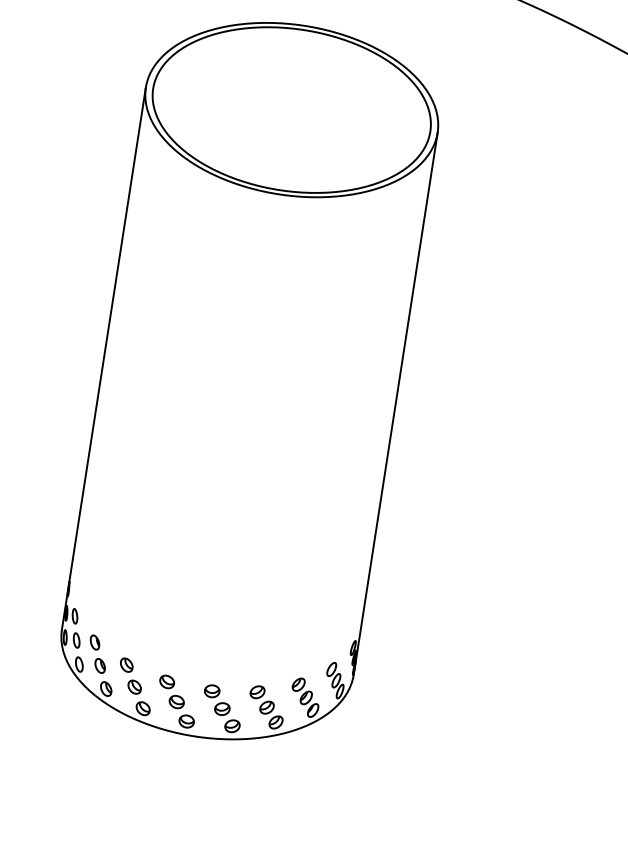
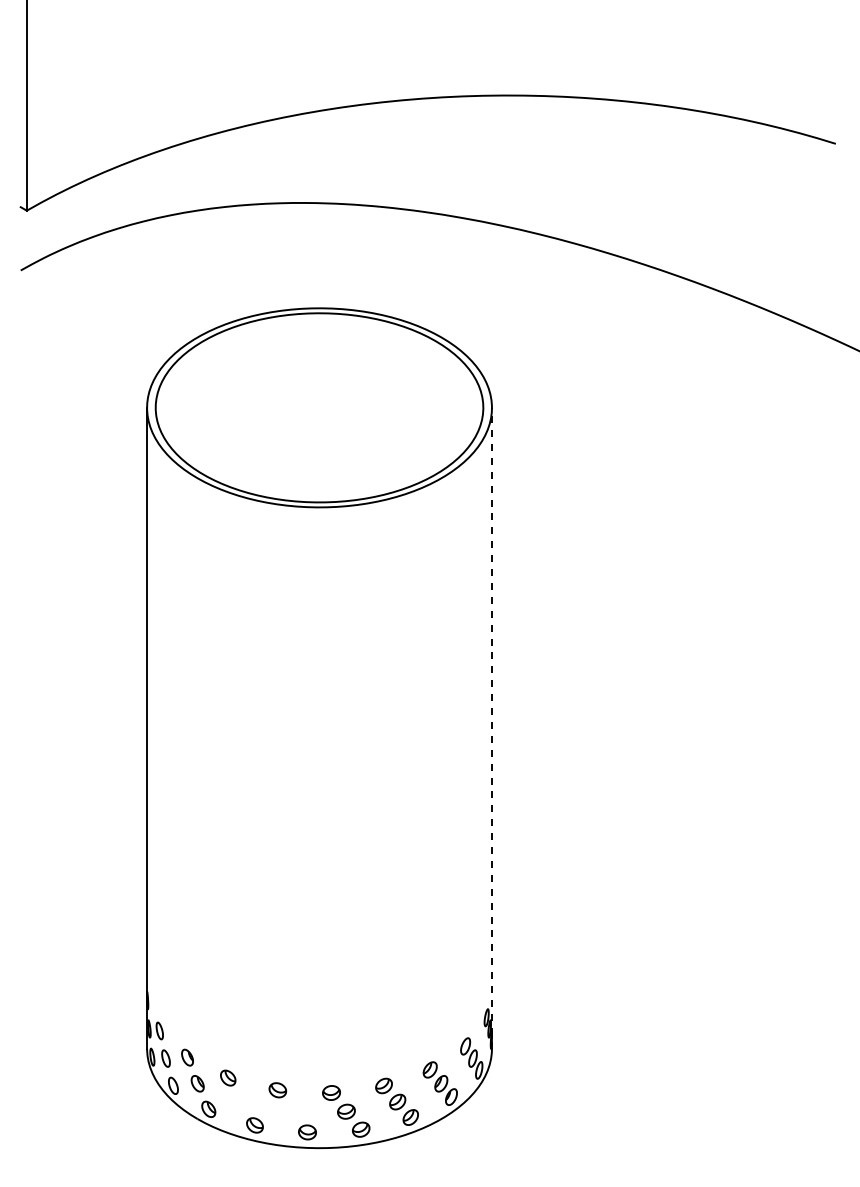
line: (396, 403) -> (492, 727), solid -> dashed
part: (134, 686) -> (240, 1101), removed
part: (176, 701) -> (292, 1111), removed

